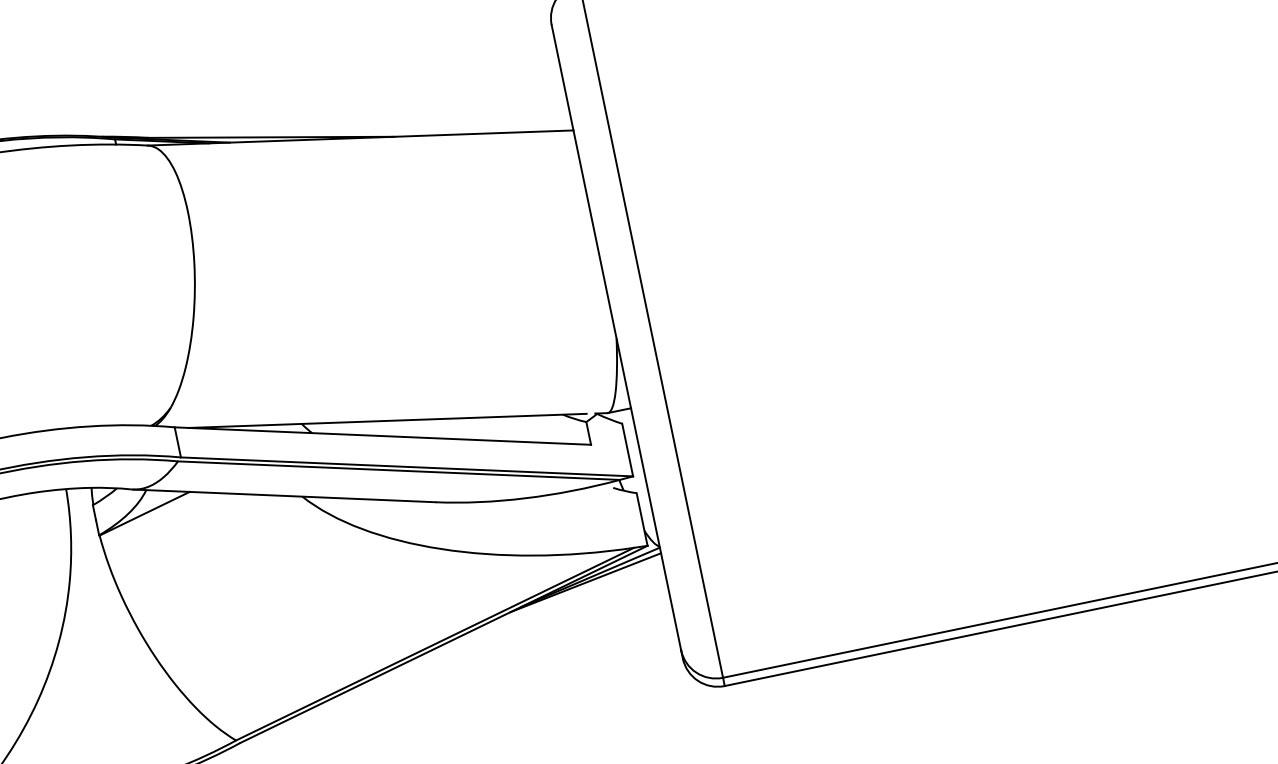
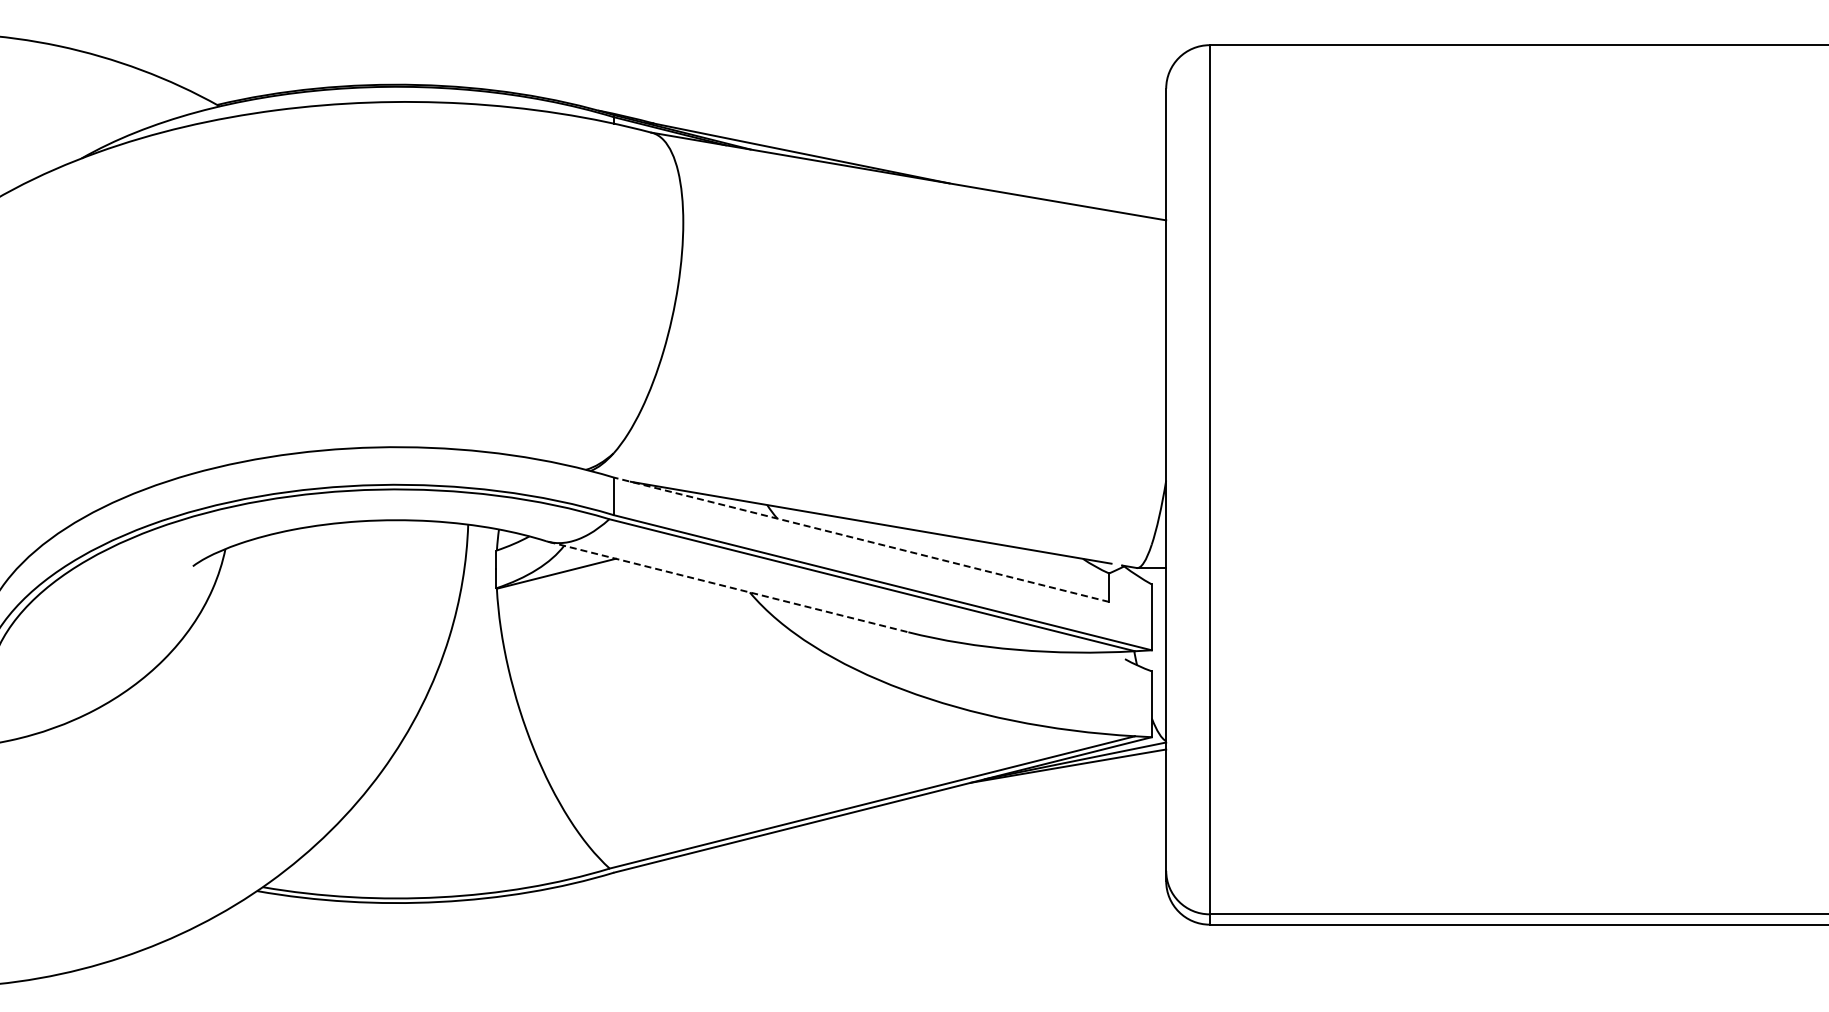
line: (382, 435) -> (861, 539), solid -> dashed
line: (284, 496) -> (728, 587), solid -> dashed

